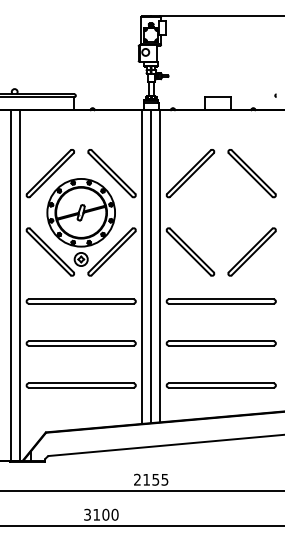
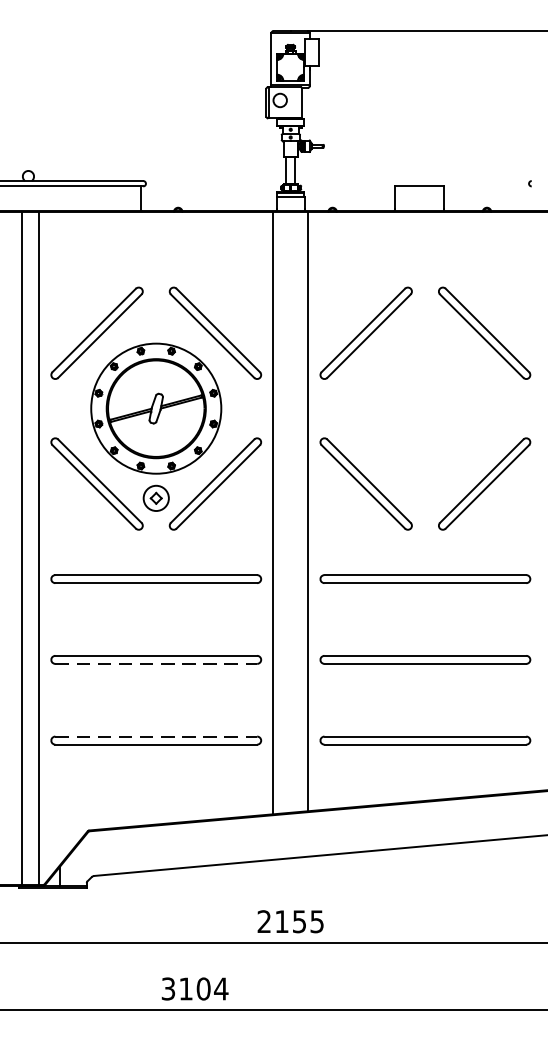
line: (151, 266) -> (291, 511), removed
line: (81, 345) -> (156, 663), solid -> dashed
line: (81, 383) -> (156, 736), solid -> dashed
text: (114, 514) -> (220, 988), 3100 -> 3104

